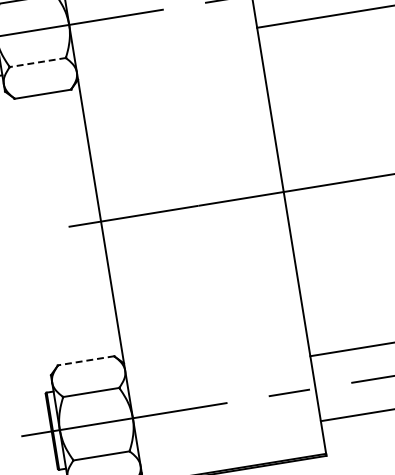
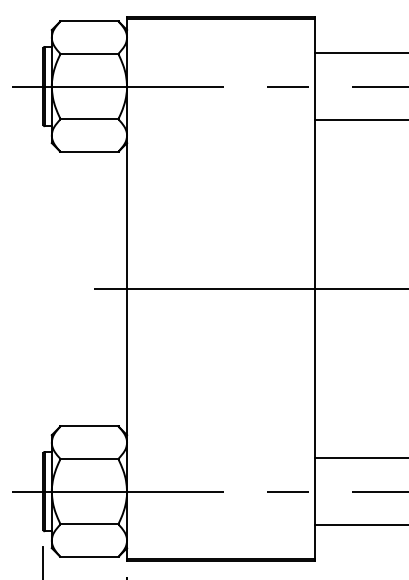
line: (36, 62) -> (88, 119), dashed -> solid
line: (85, 361) -> (88, 426), dashed -> solid

